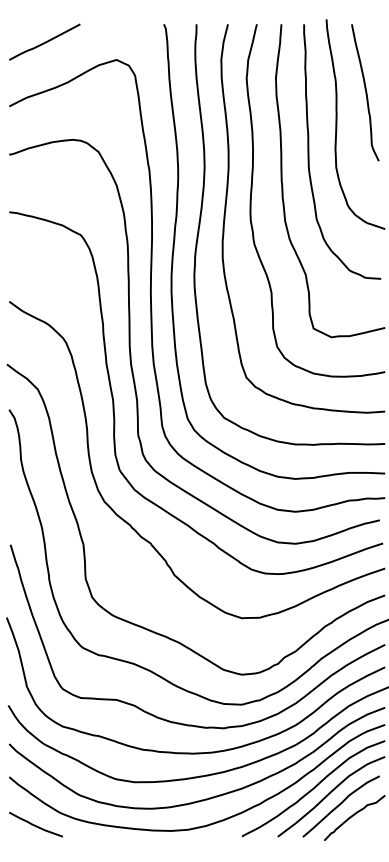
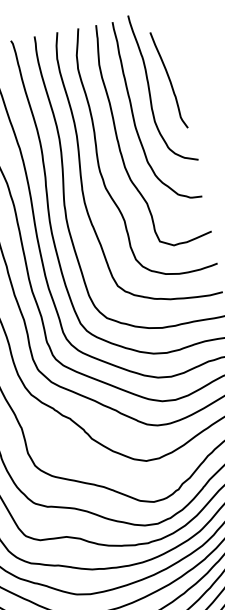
curve: (365, 92) -> (169, 80), moved

